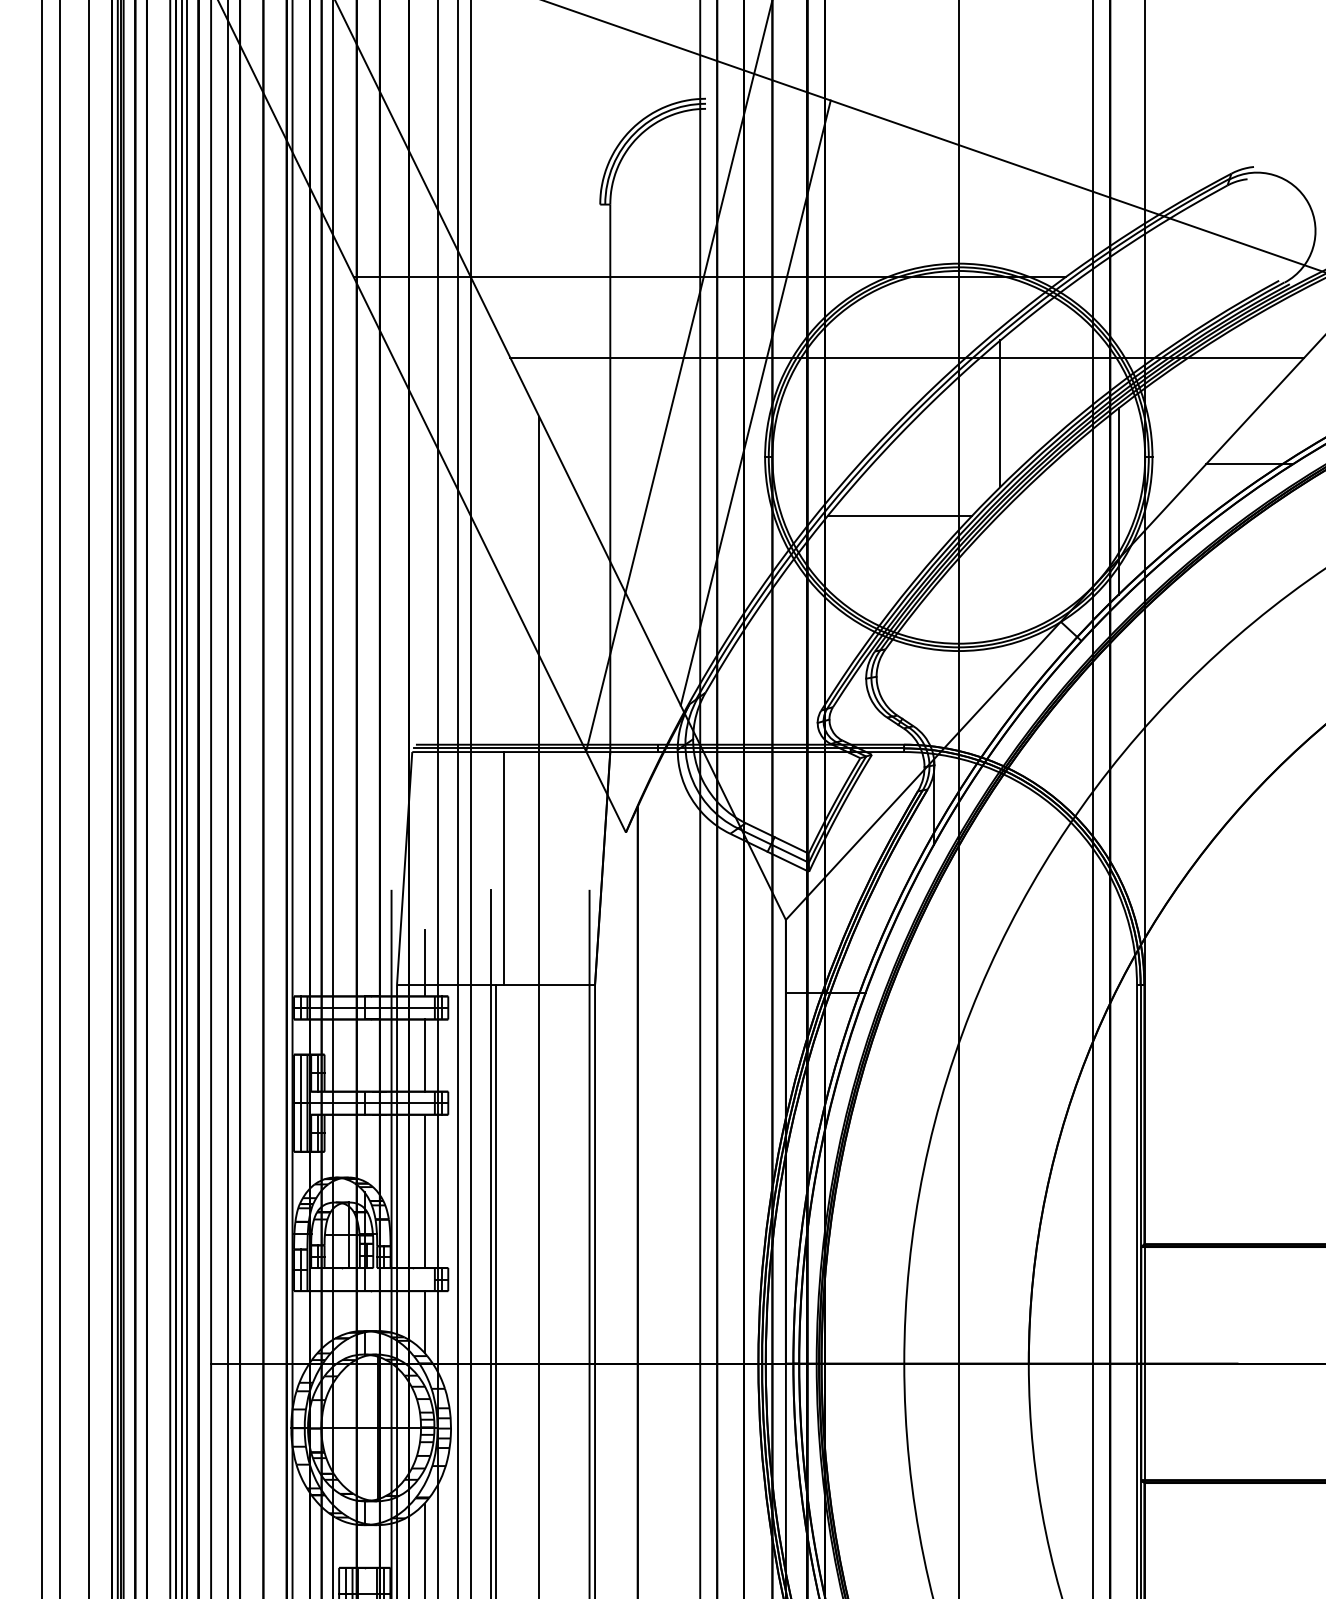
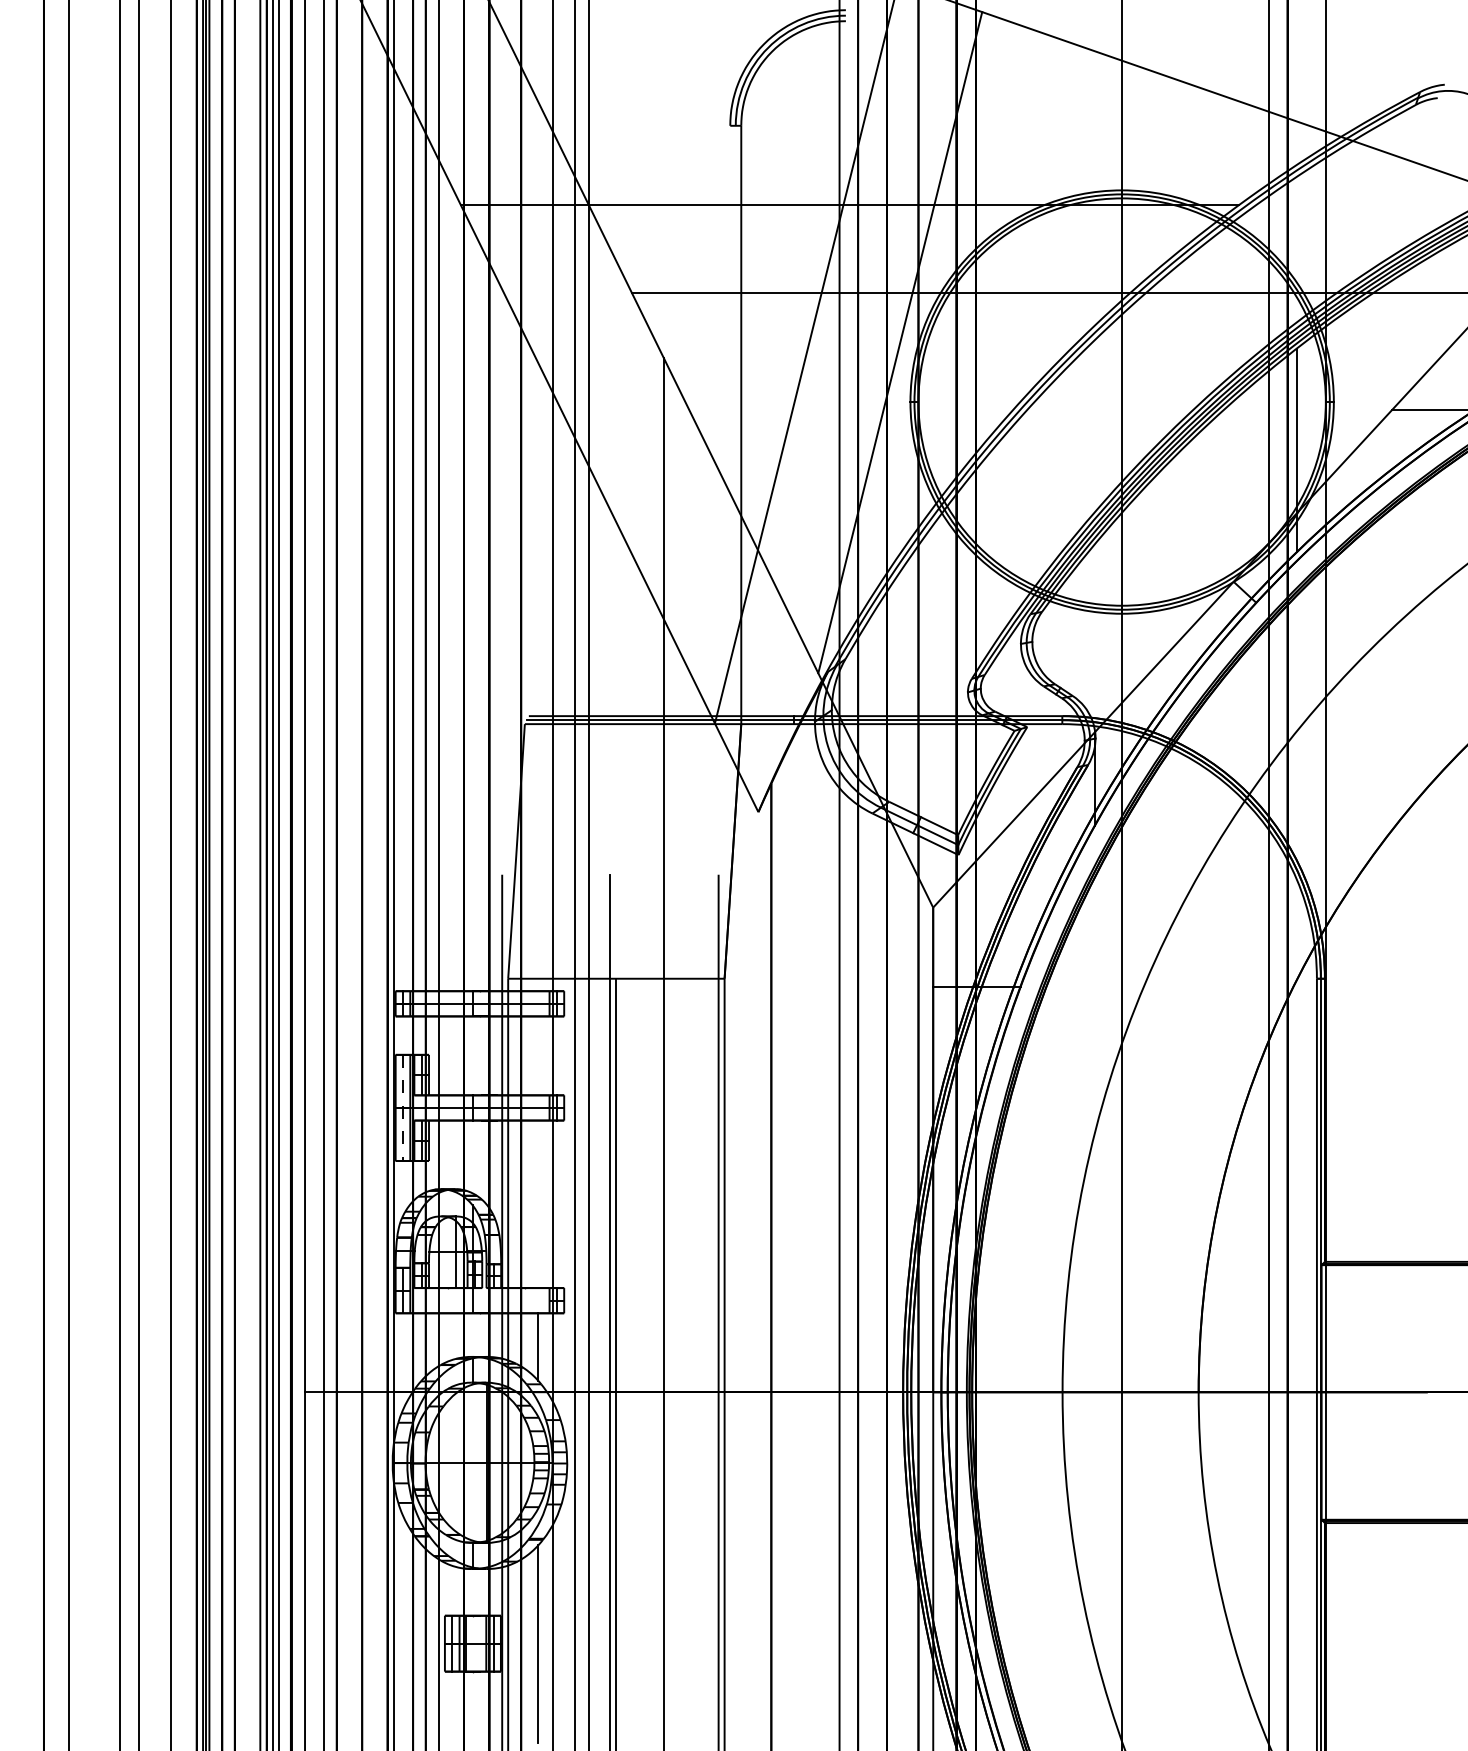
line: (1000, 413) -> (1167, 354), removed
line: (899, 516) -> (1057, 466), removed
line: (503, 868) -> (624, 851), removed
line: (424, 962) -> (538, 954), removed
line: (424, 1055) -> (538, 1055), removed
line: (301, 1103) -> (403, 1108), solid -> dashed
line: (424, 1191) -> (538, 1204), removed

